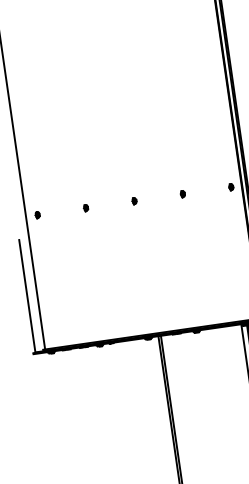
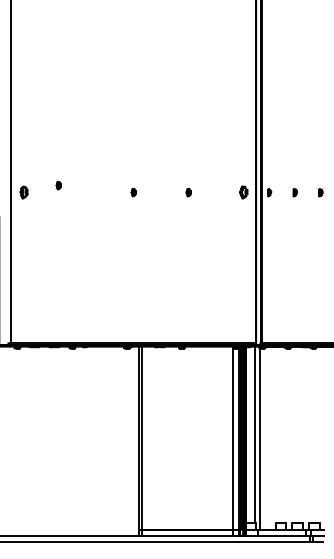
part: (231, 187) -> (243, 192), size x1.6
part: (85, 208) -> (58, 185), moved
part: (37, 215) -> (23, 192), size x1.6

